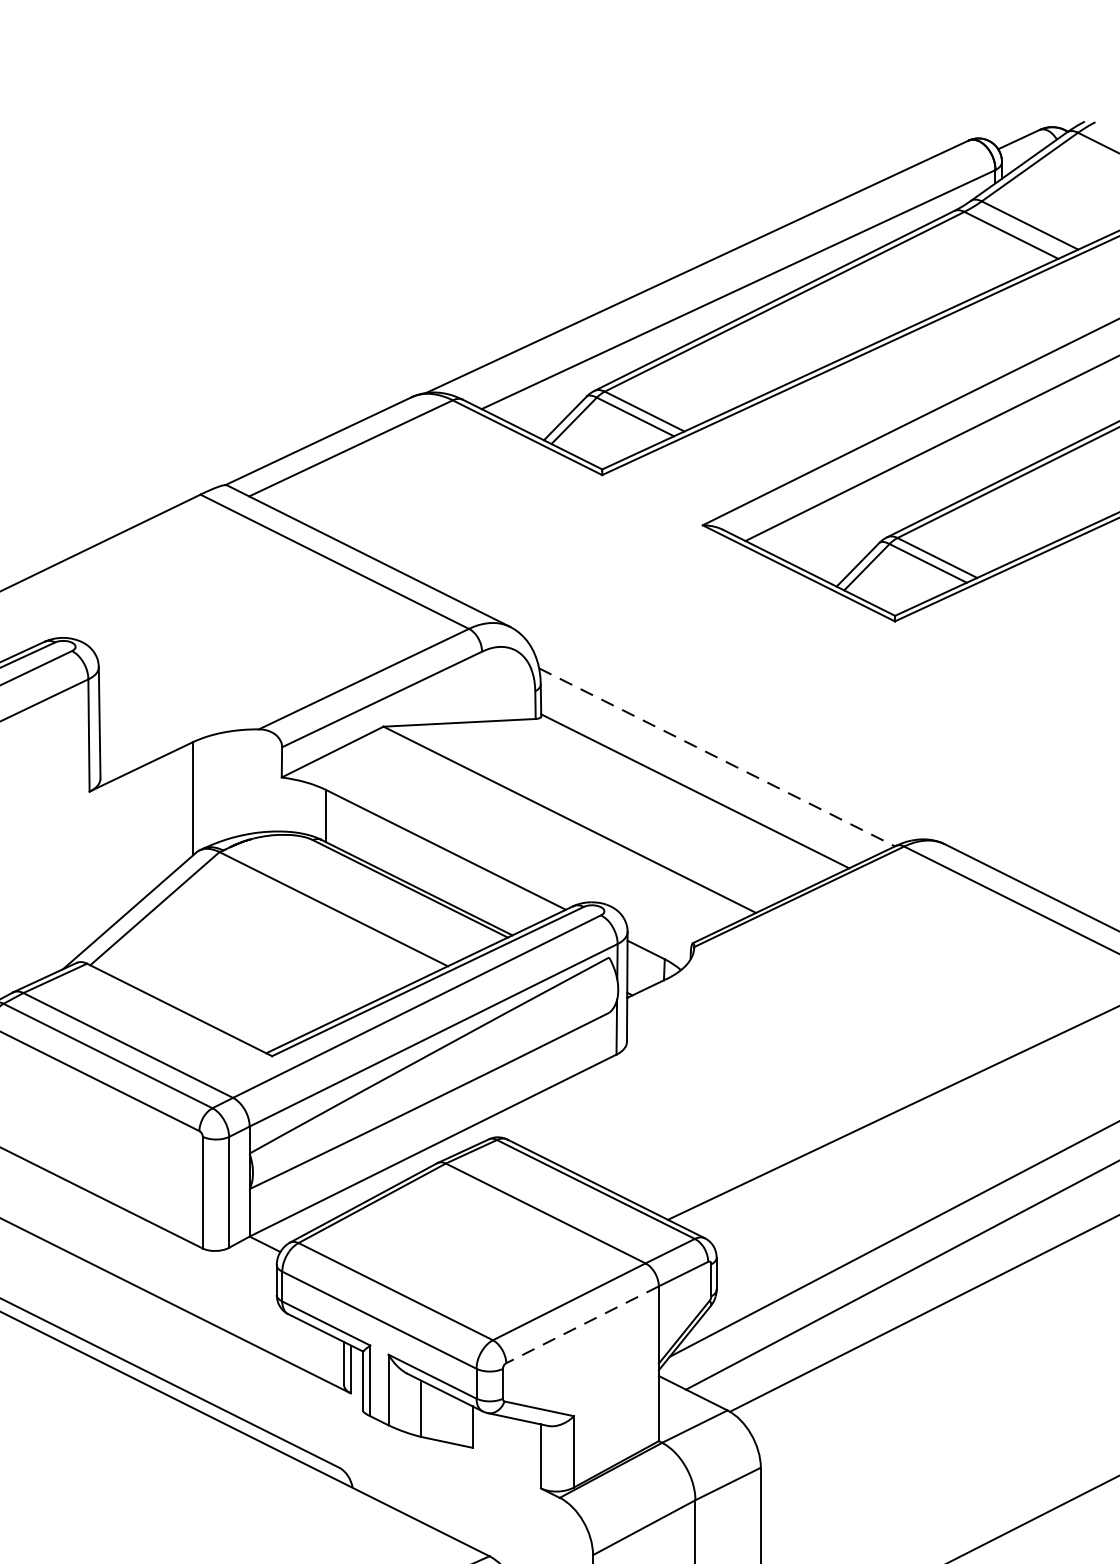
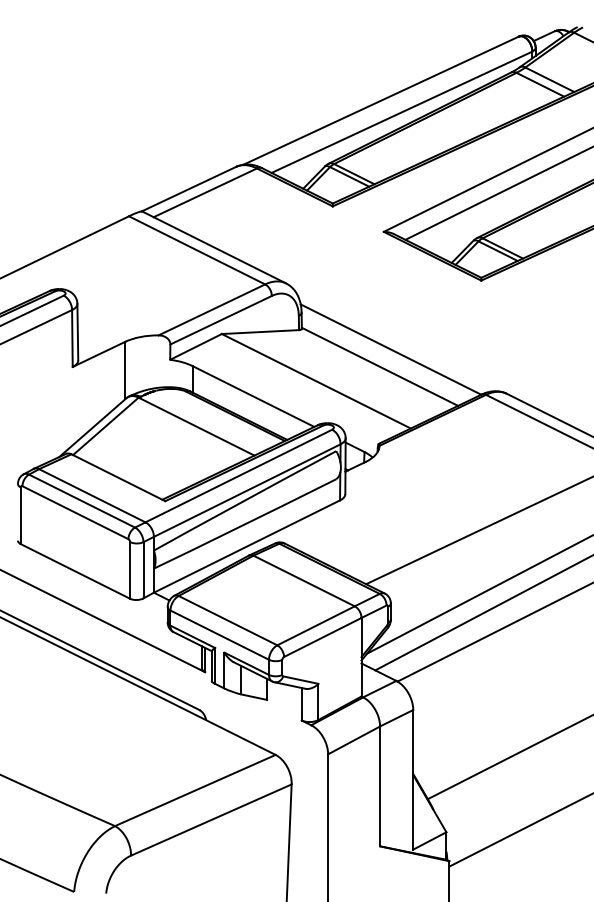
line: (717, 757) -> (391, 349), dashed -> solid
line: (581, 1324) -> (322, 637), dashed -> solid

